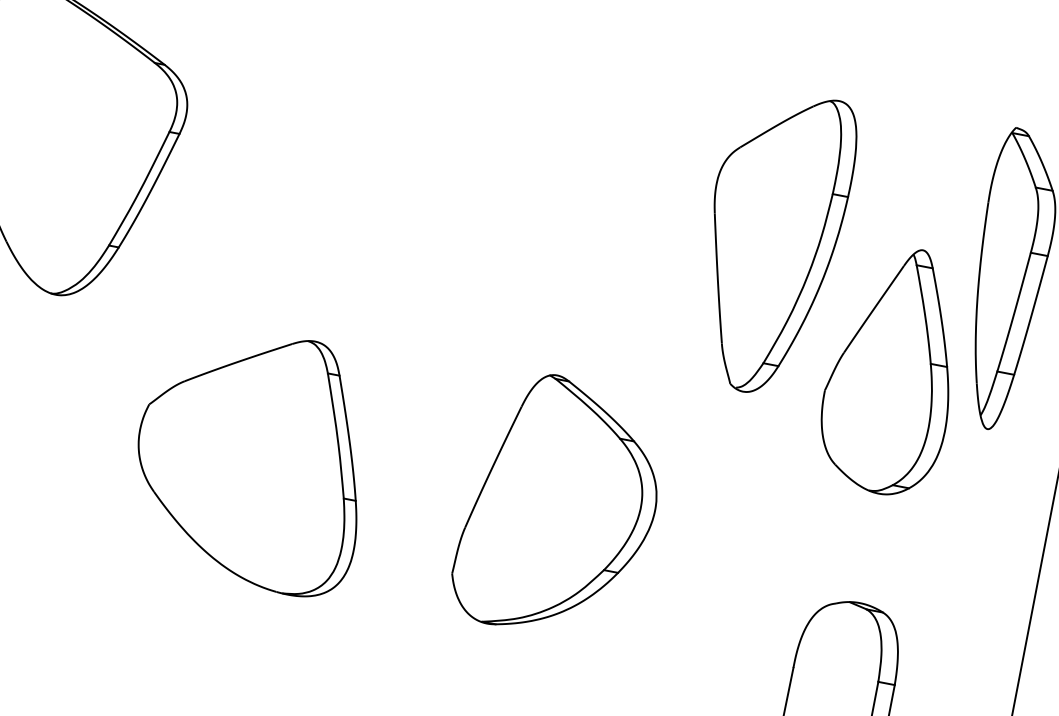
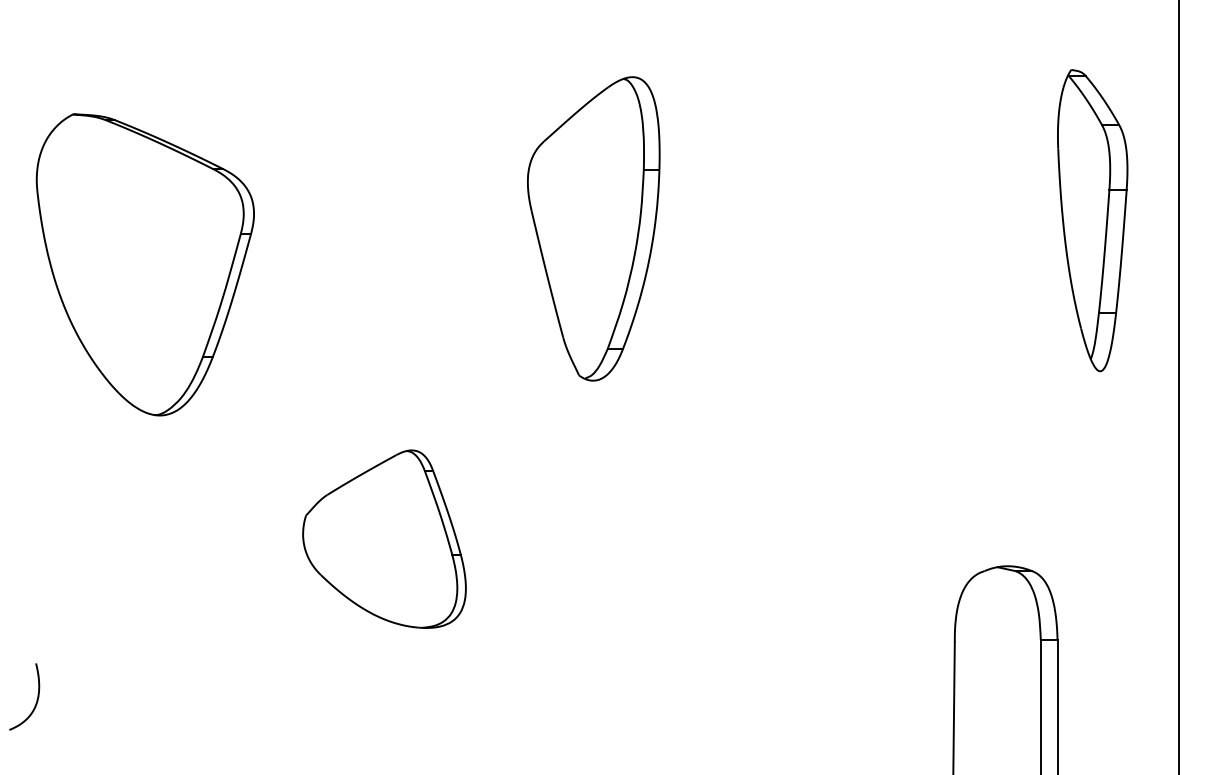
part: (772, 242) -> (593, 228), moved
part: (892, 370) -> (995, 331), removed
part: (253, 457) -> (384, 538), size x0.7
part: (560, 506) -> (695, 528), removed

